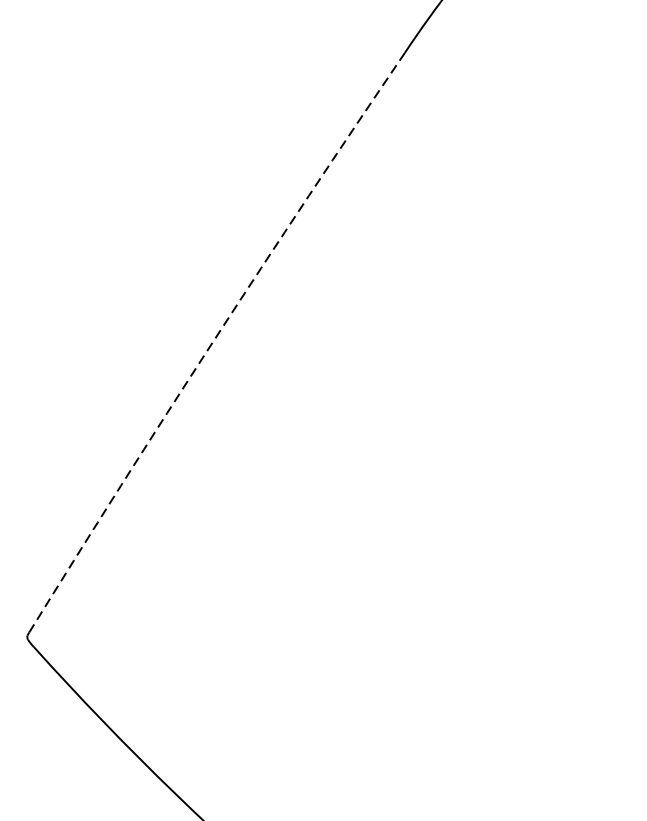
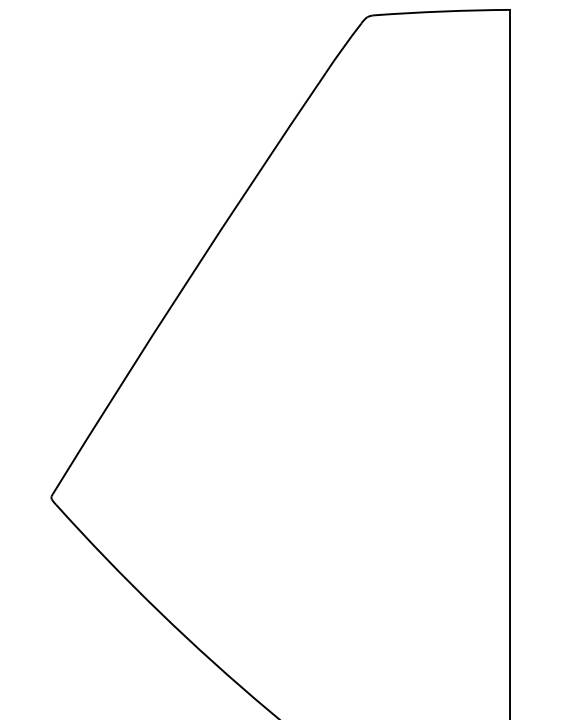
arc: (213, 340) -> (186, 282), dashed -> solid

